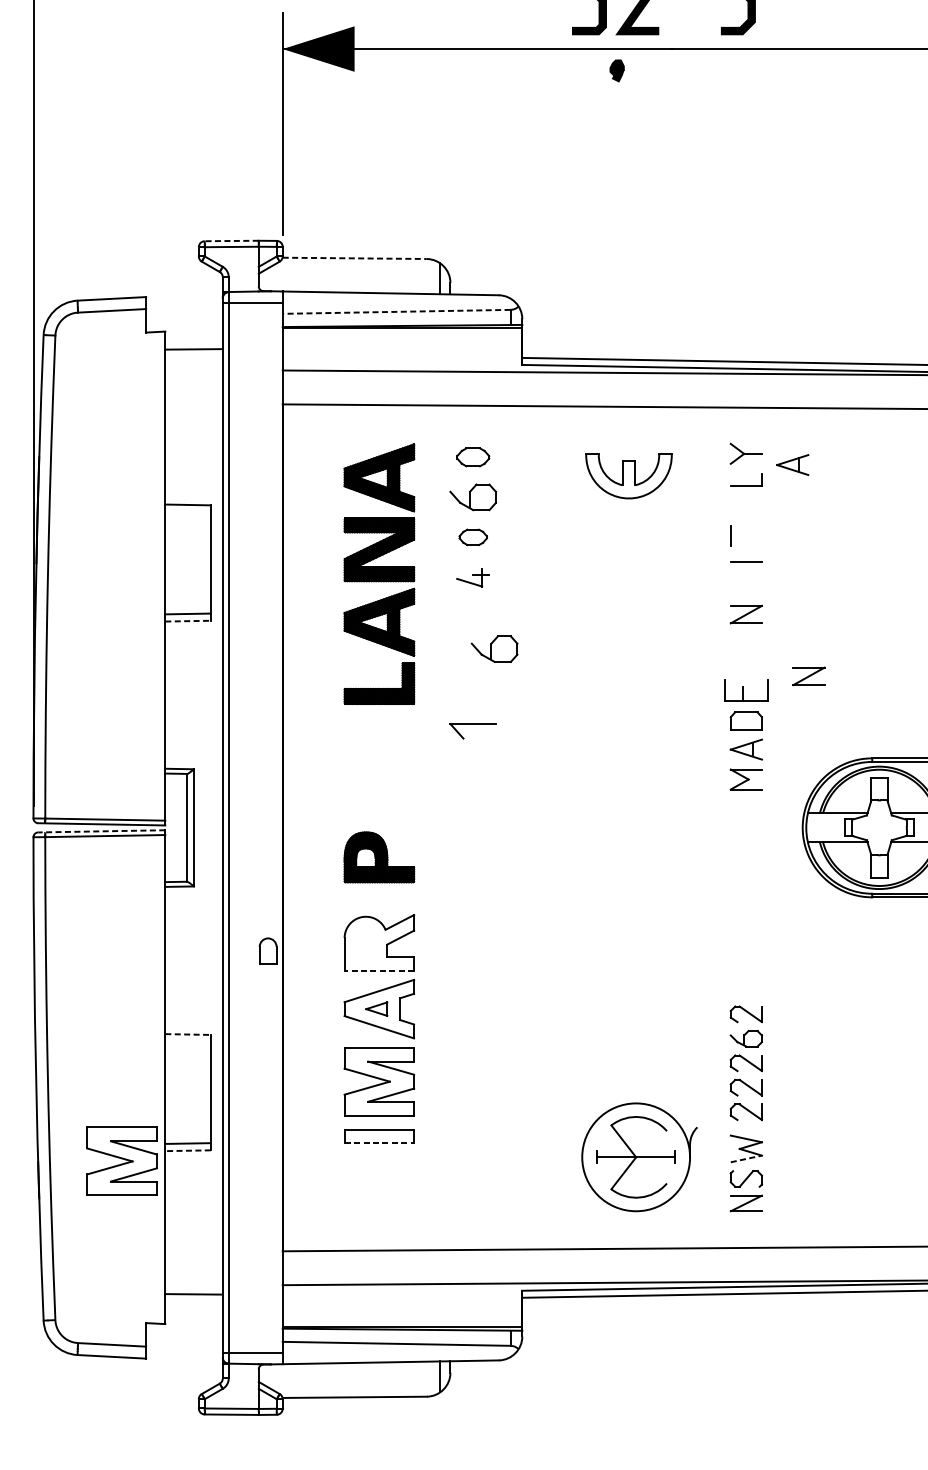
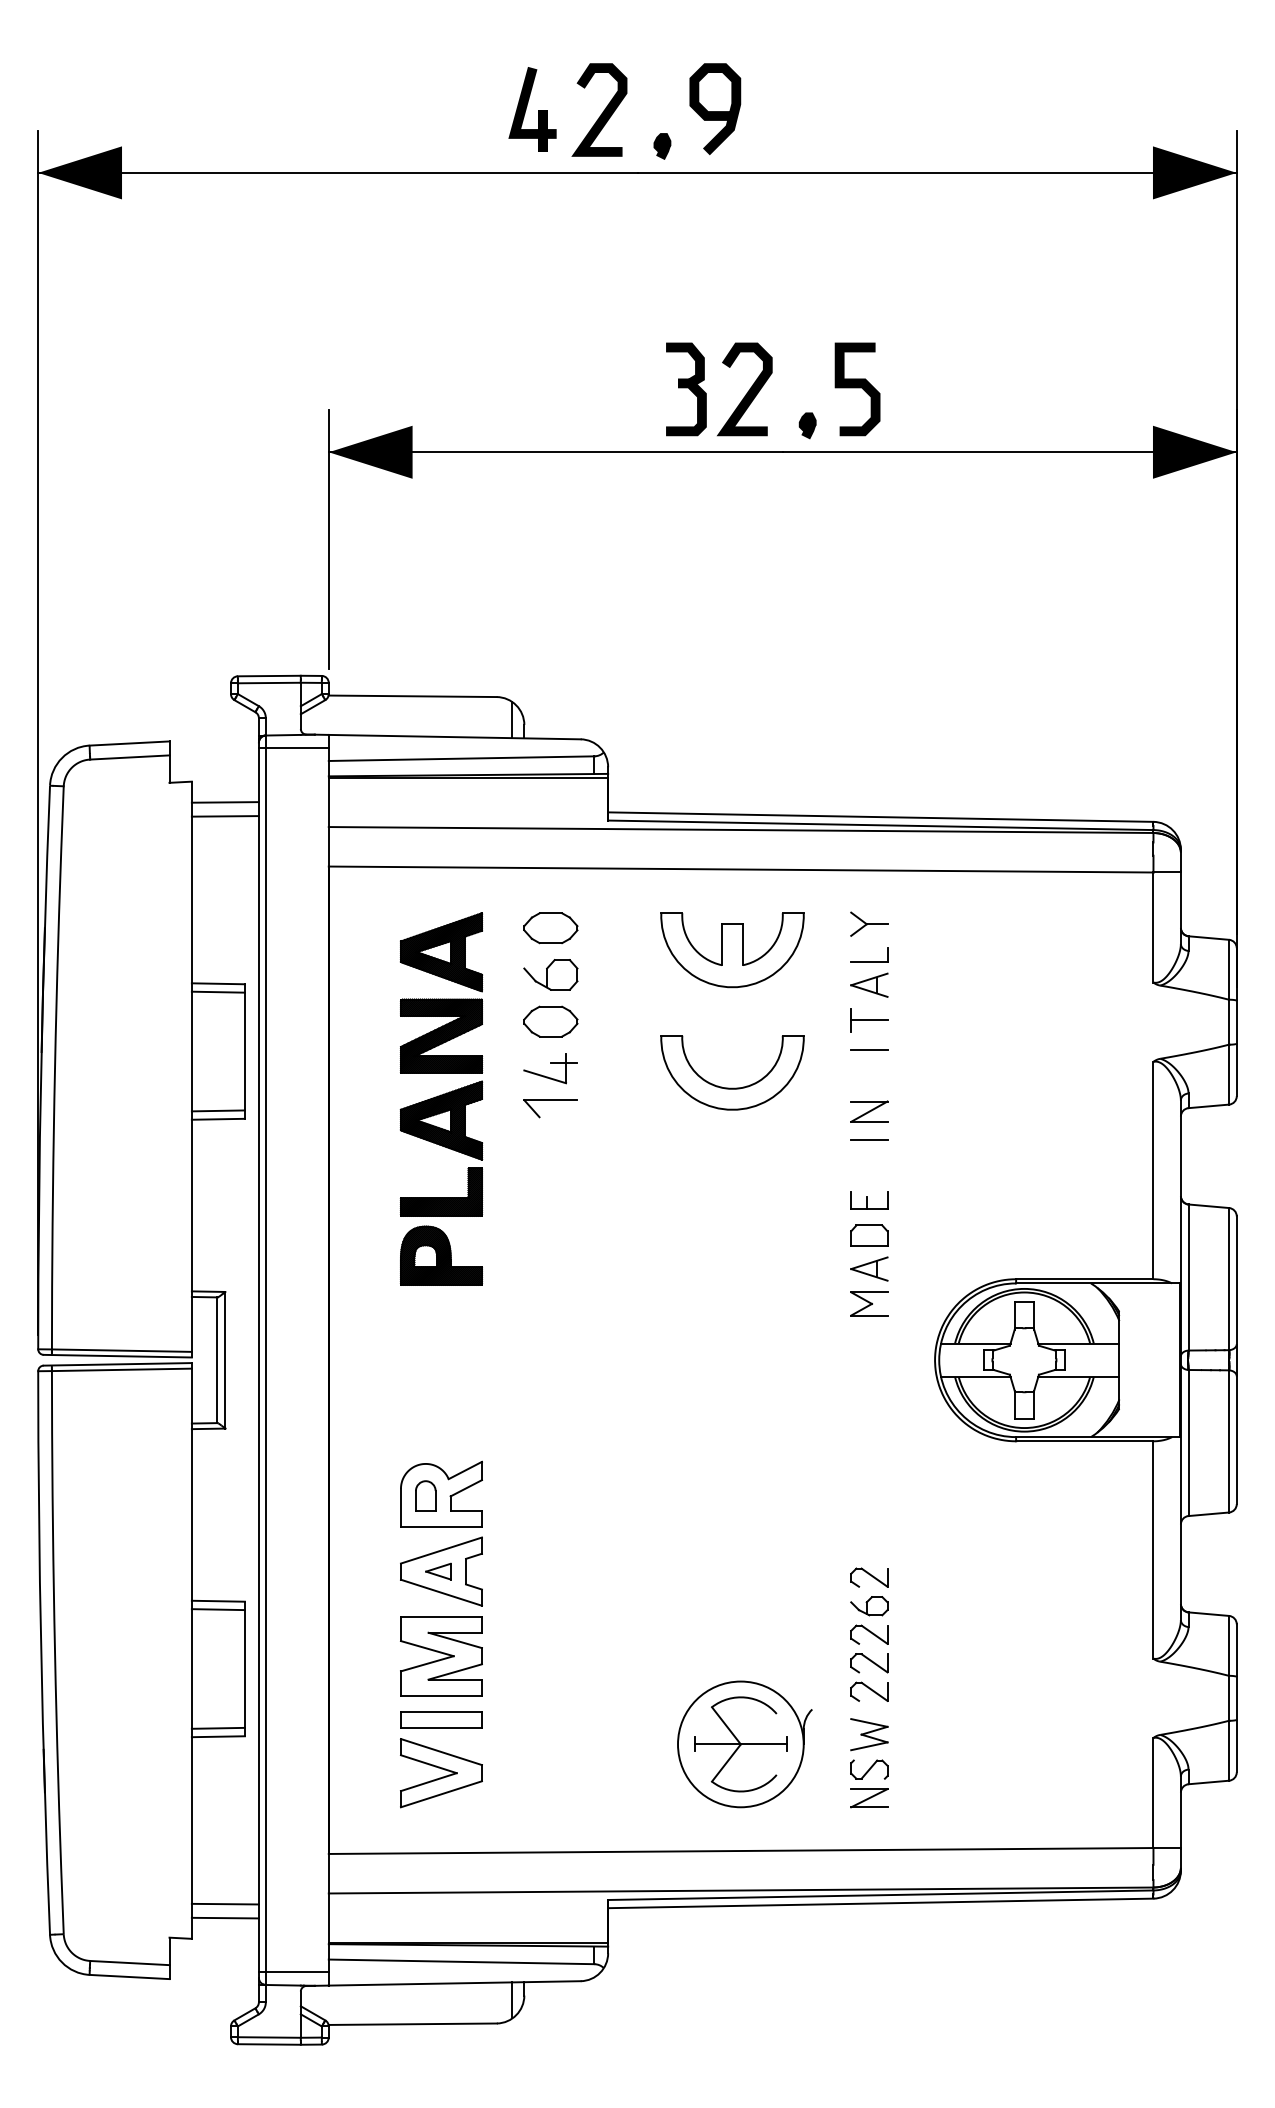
part: (616, 70) -> (807, 425), moved
line: (231, 241) -> (268, 676), dashed -> solid
line: (354, 258) -> (412, 696), dashed -> solid
line: (396, 311) -> (461, 758), dashed -> solid
line: (193, 361) -> (224, 816), added
part: (472, 457) -> (550, 928), size x1.43
part: (792, 464) -> (869, 984), moved
part: (628, 476) -> (732, 950), size x1.43
line: (187, 511) -> (217, 991), added
line: (746, 536) -> (869, 1020), added
part: (472, 537) -> (550, 1021), size x1.67
part: (472, 577) -> (550, 1068), size x1.43
part: (628, 593) -> (732, 1087), added
line: (188, 621) -> (218, 1119), dashed -> solid
line: (746, 639) -> (869, 1140), added
part: (494, 648) -> (575, 1151), removed
part: (809, 676) -> (942, 1183), removed
part: (746, 690) -> (869, 1200), size x0.71
part: (472, 724) -> (550, 1100), moved
line: (101, 831) -> (117, 1364), dashed -> solid
part: (379, 857) -> (441, 1255), moved
part: (267, 950) -> (425, 1495), moved
line: (379, 970) -> (441, 1526), dashed -> solid
line: (188, 1034) -> (218, 1601), dashed -> solid
line: (187, 1041) -> (217, 1609), added
line: (379, 1143) -> (441, 1728), dashed -> solid
line: (188, 1150) -> (218, 1736), dashed -> solid
line: (746, 1159) -> (869, 1746), dashed -> solid
part: (122, 1161) -> (141, 1749), removed
part: (379, 1182) -> (441, 1773), added
line: (193, 1305) -> (224, 1917), added

